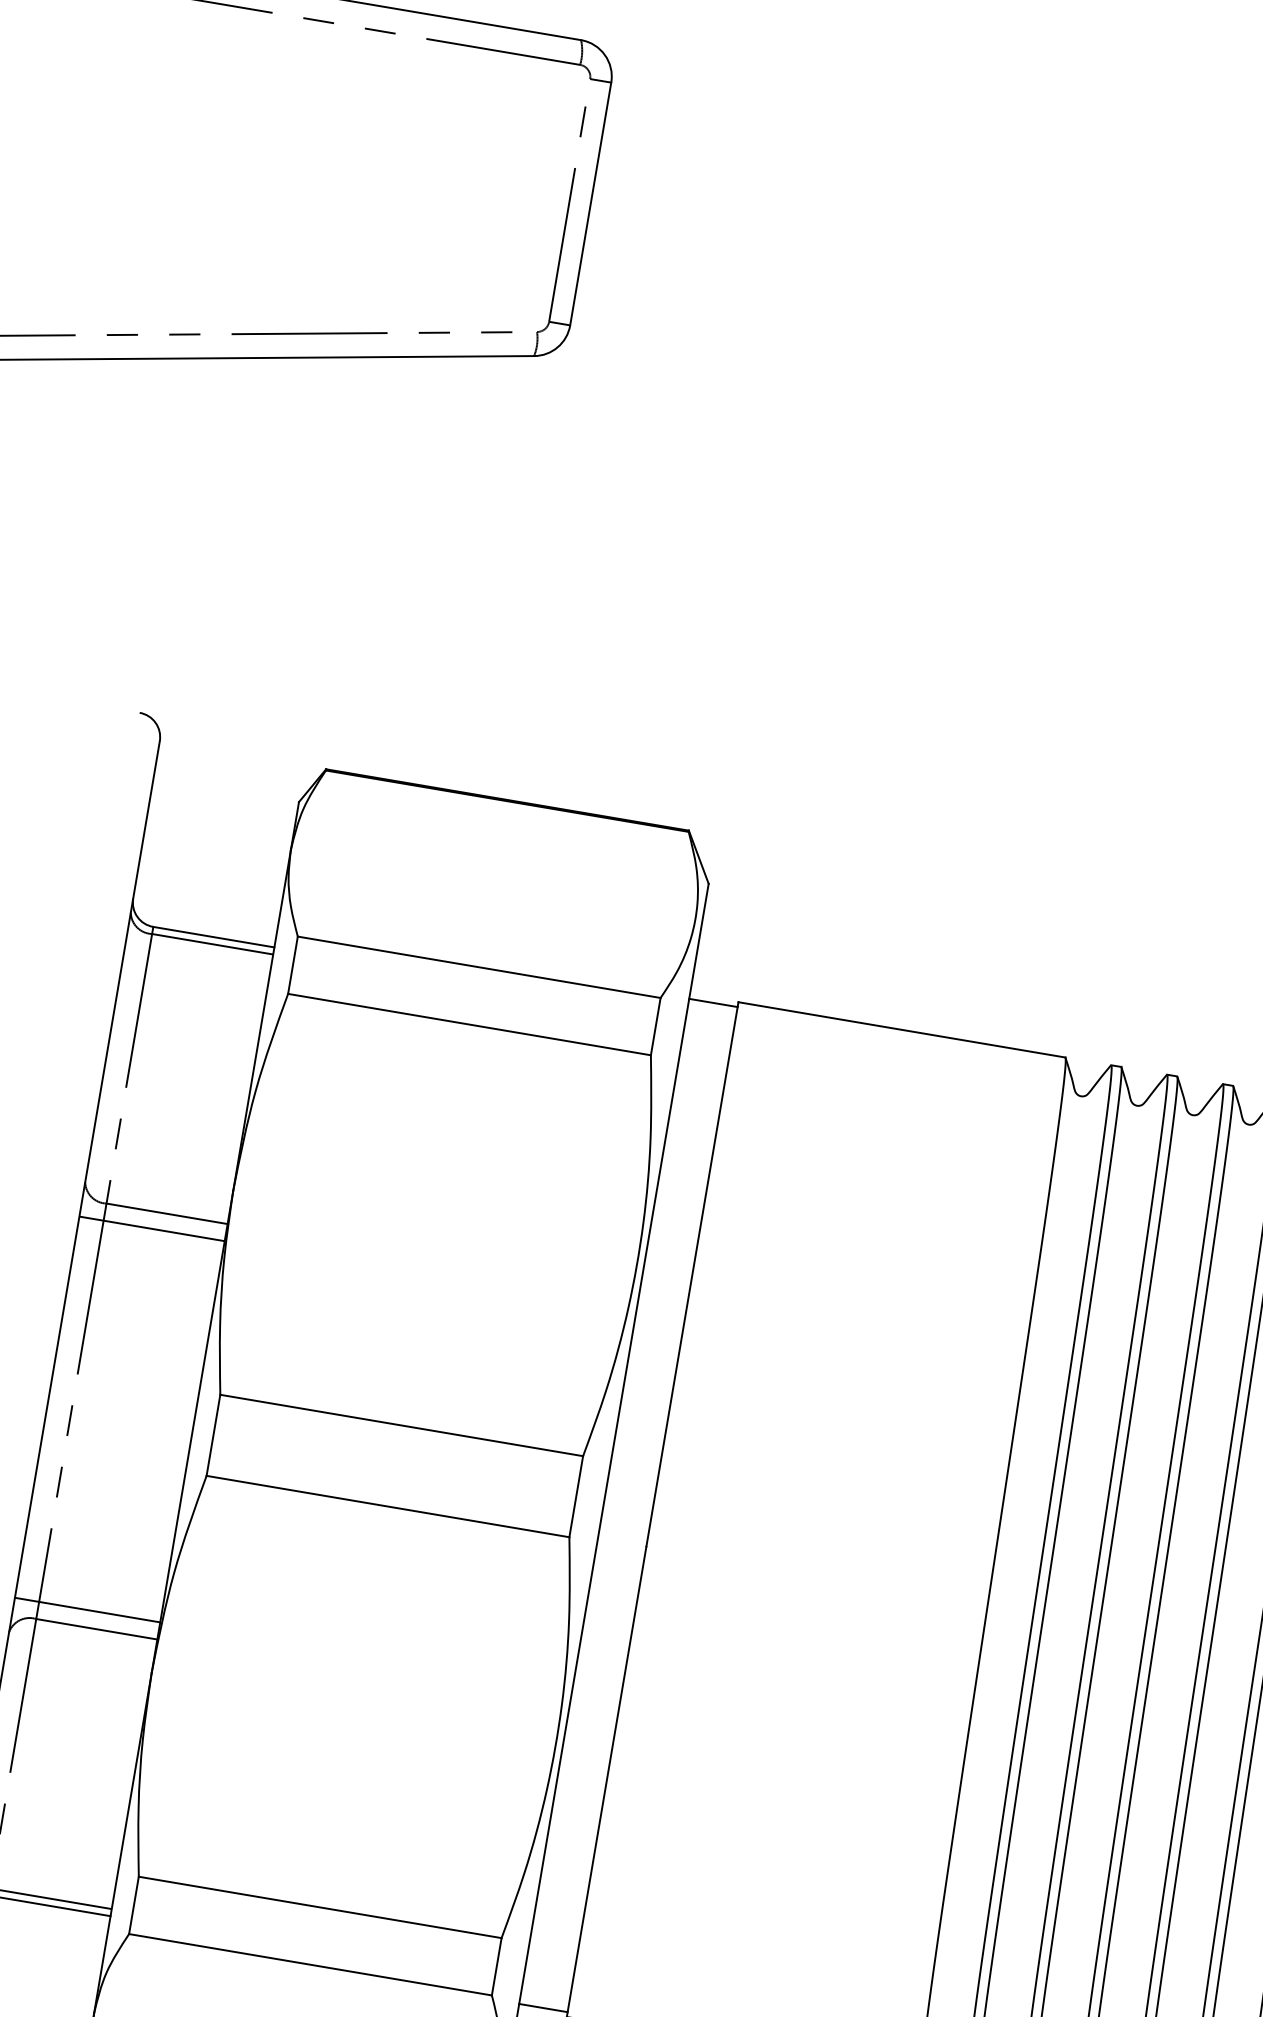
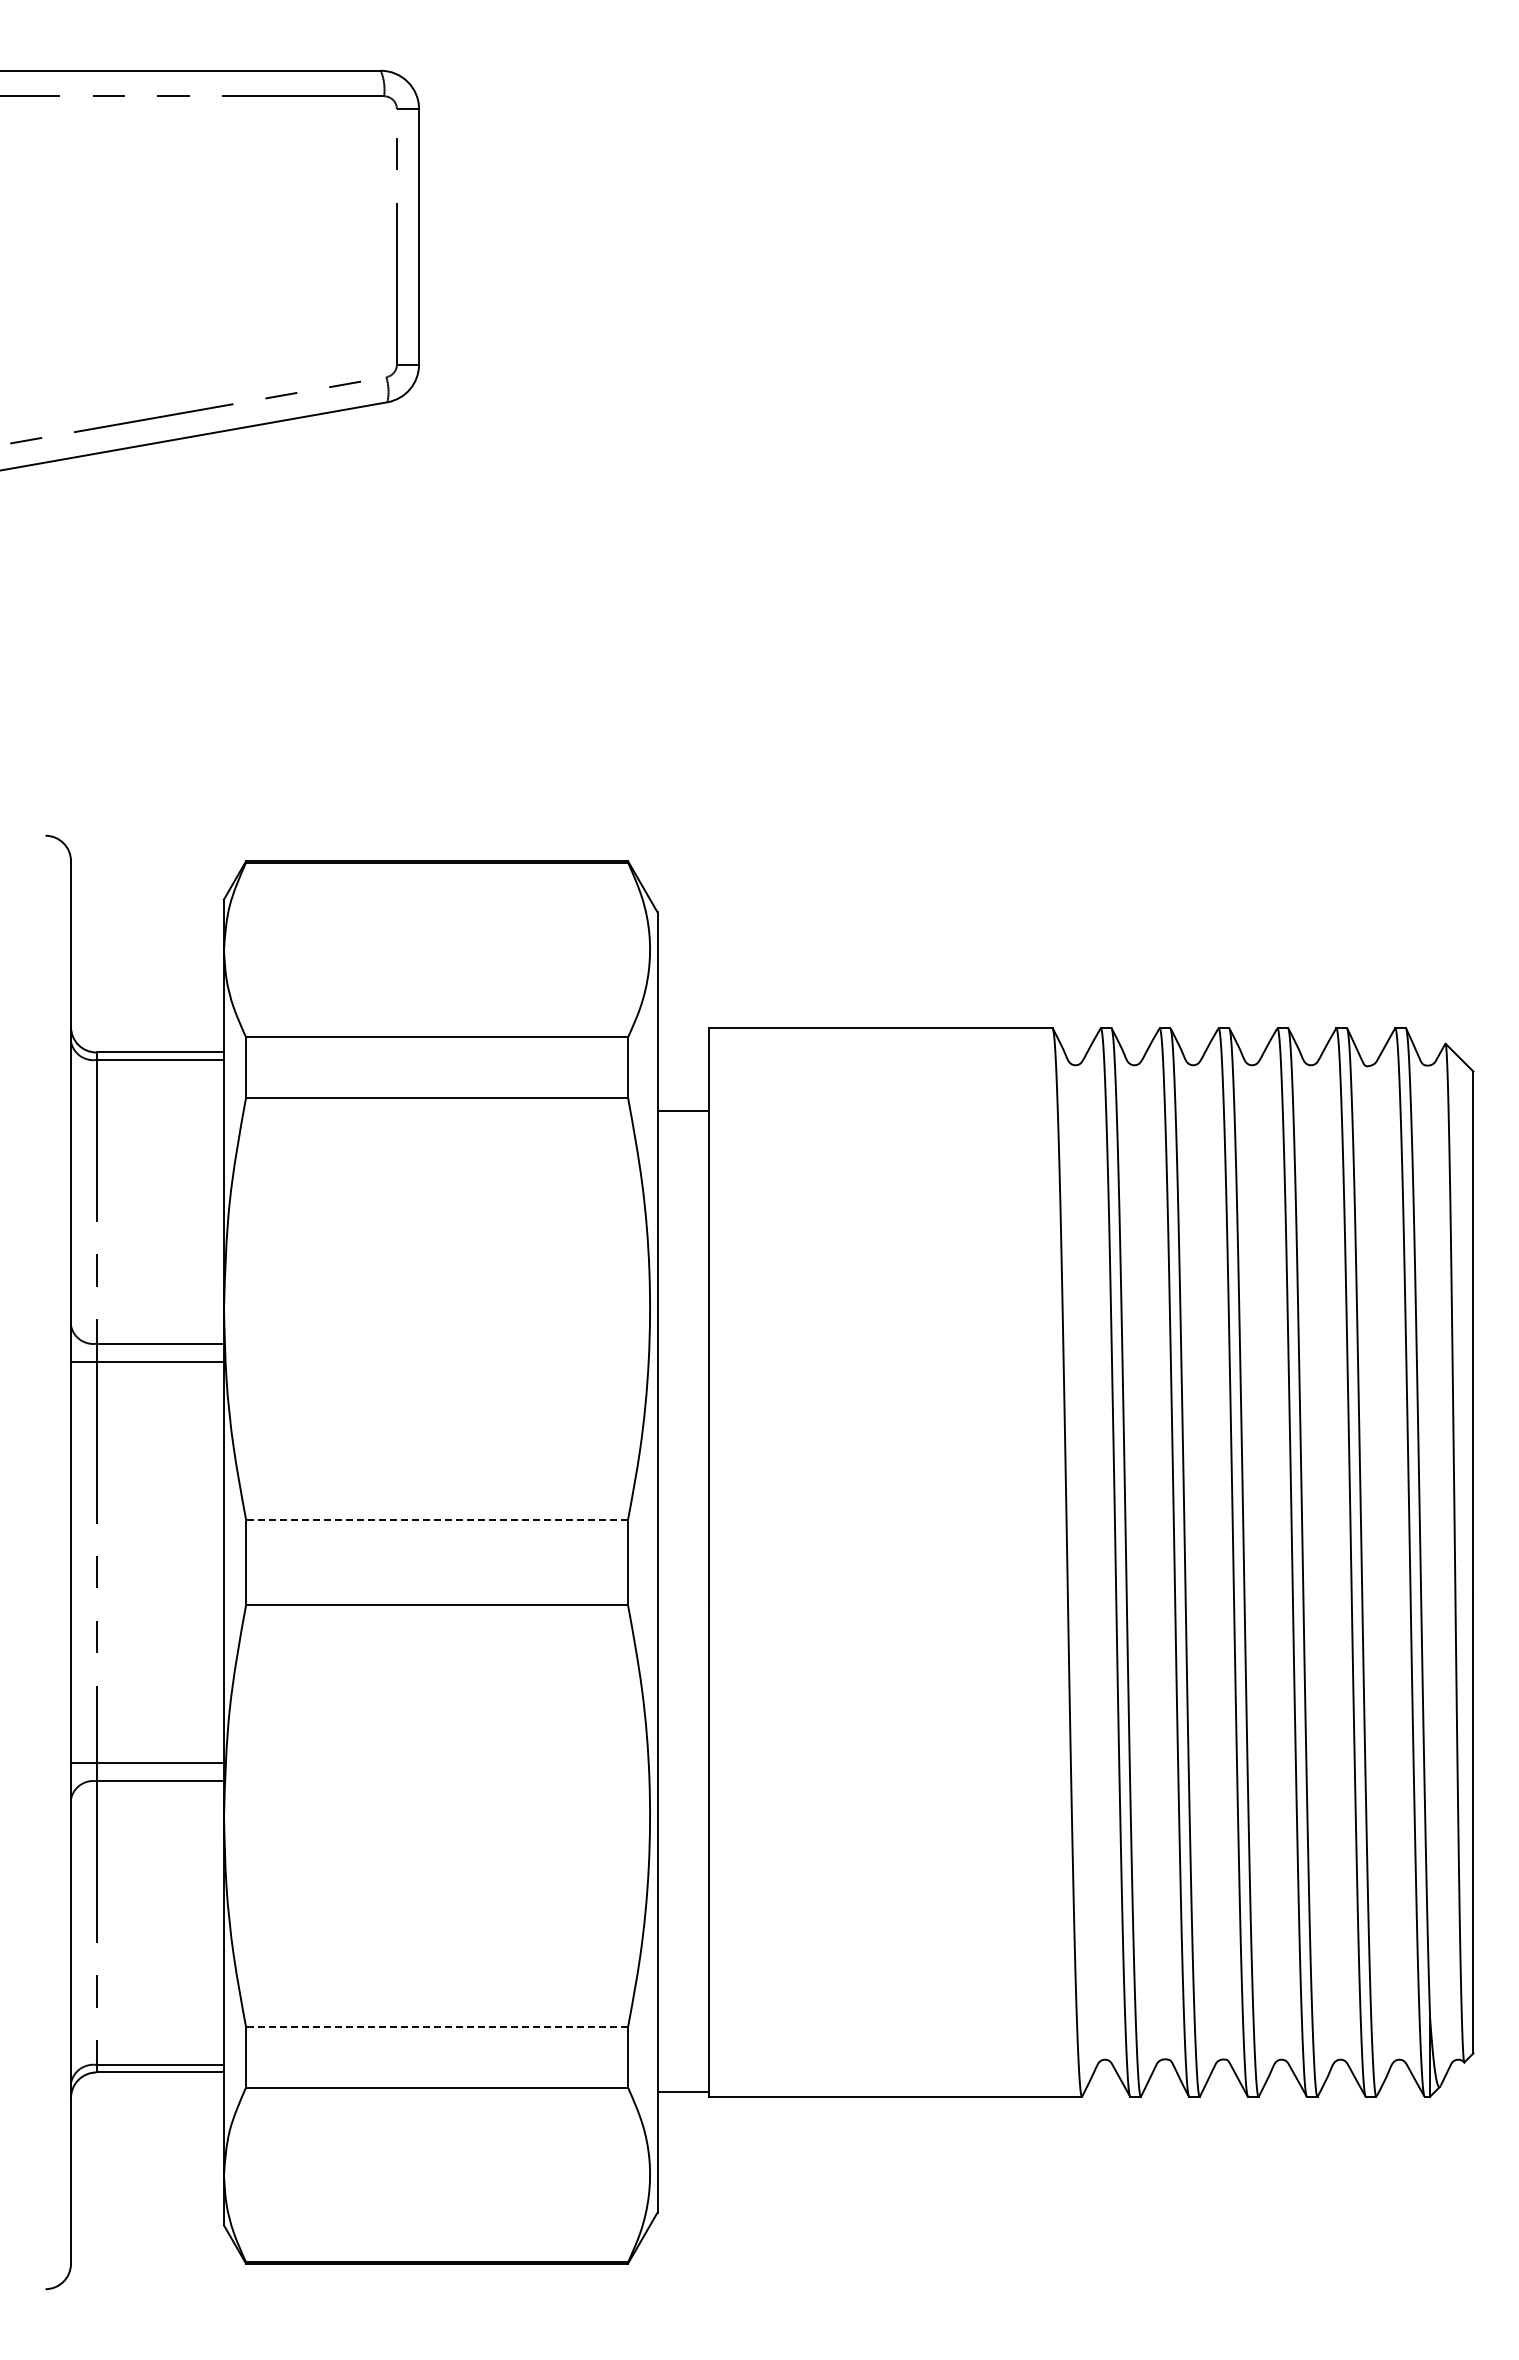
line: (712, 1003) -> (682, 1111), moved
line: (402, 1425) -> (437, 1519), solid -> dashed
line: (320, 1907) -> (437, 2027), solid -> dashed

